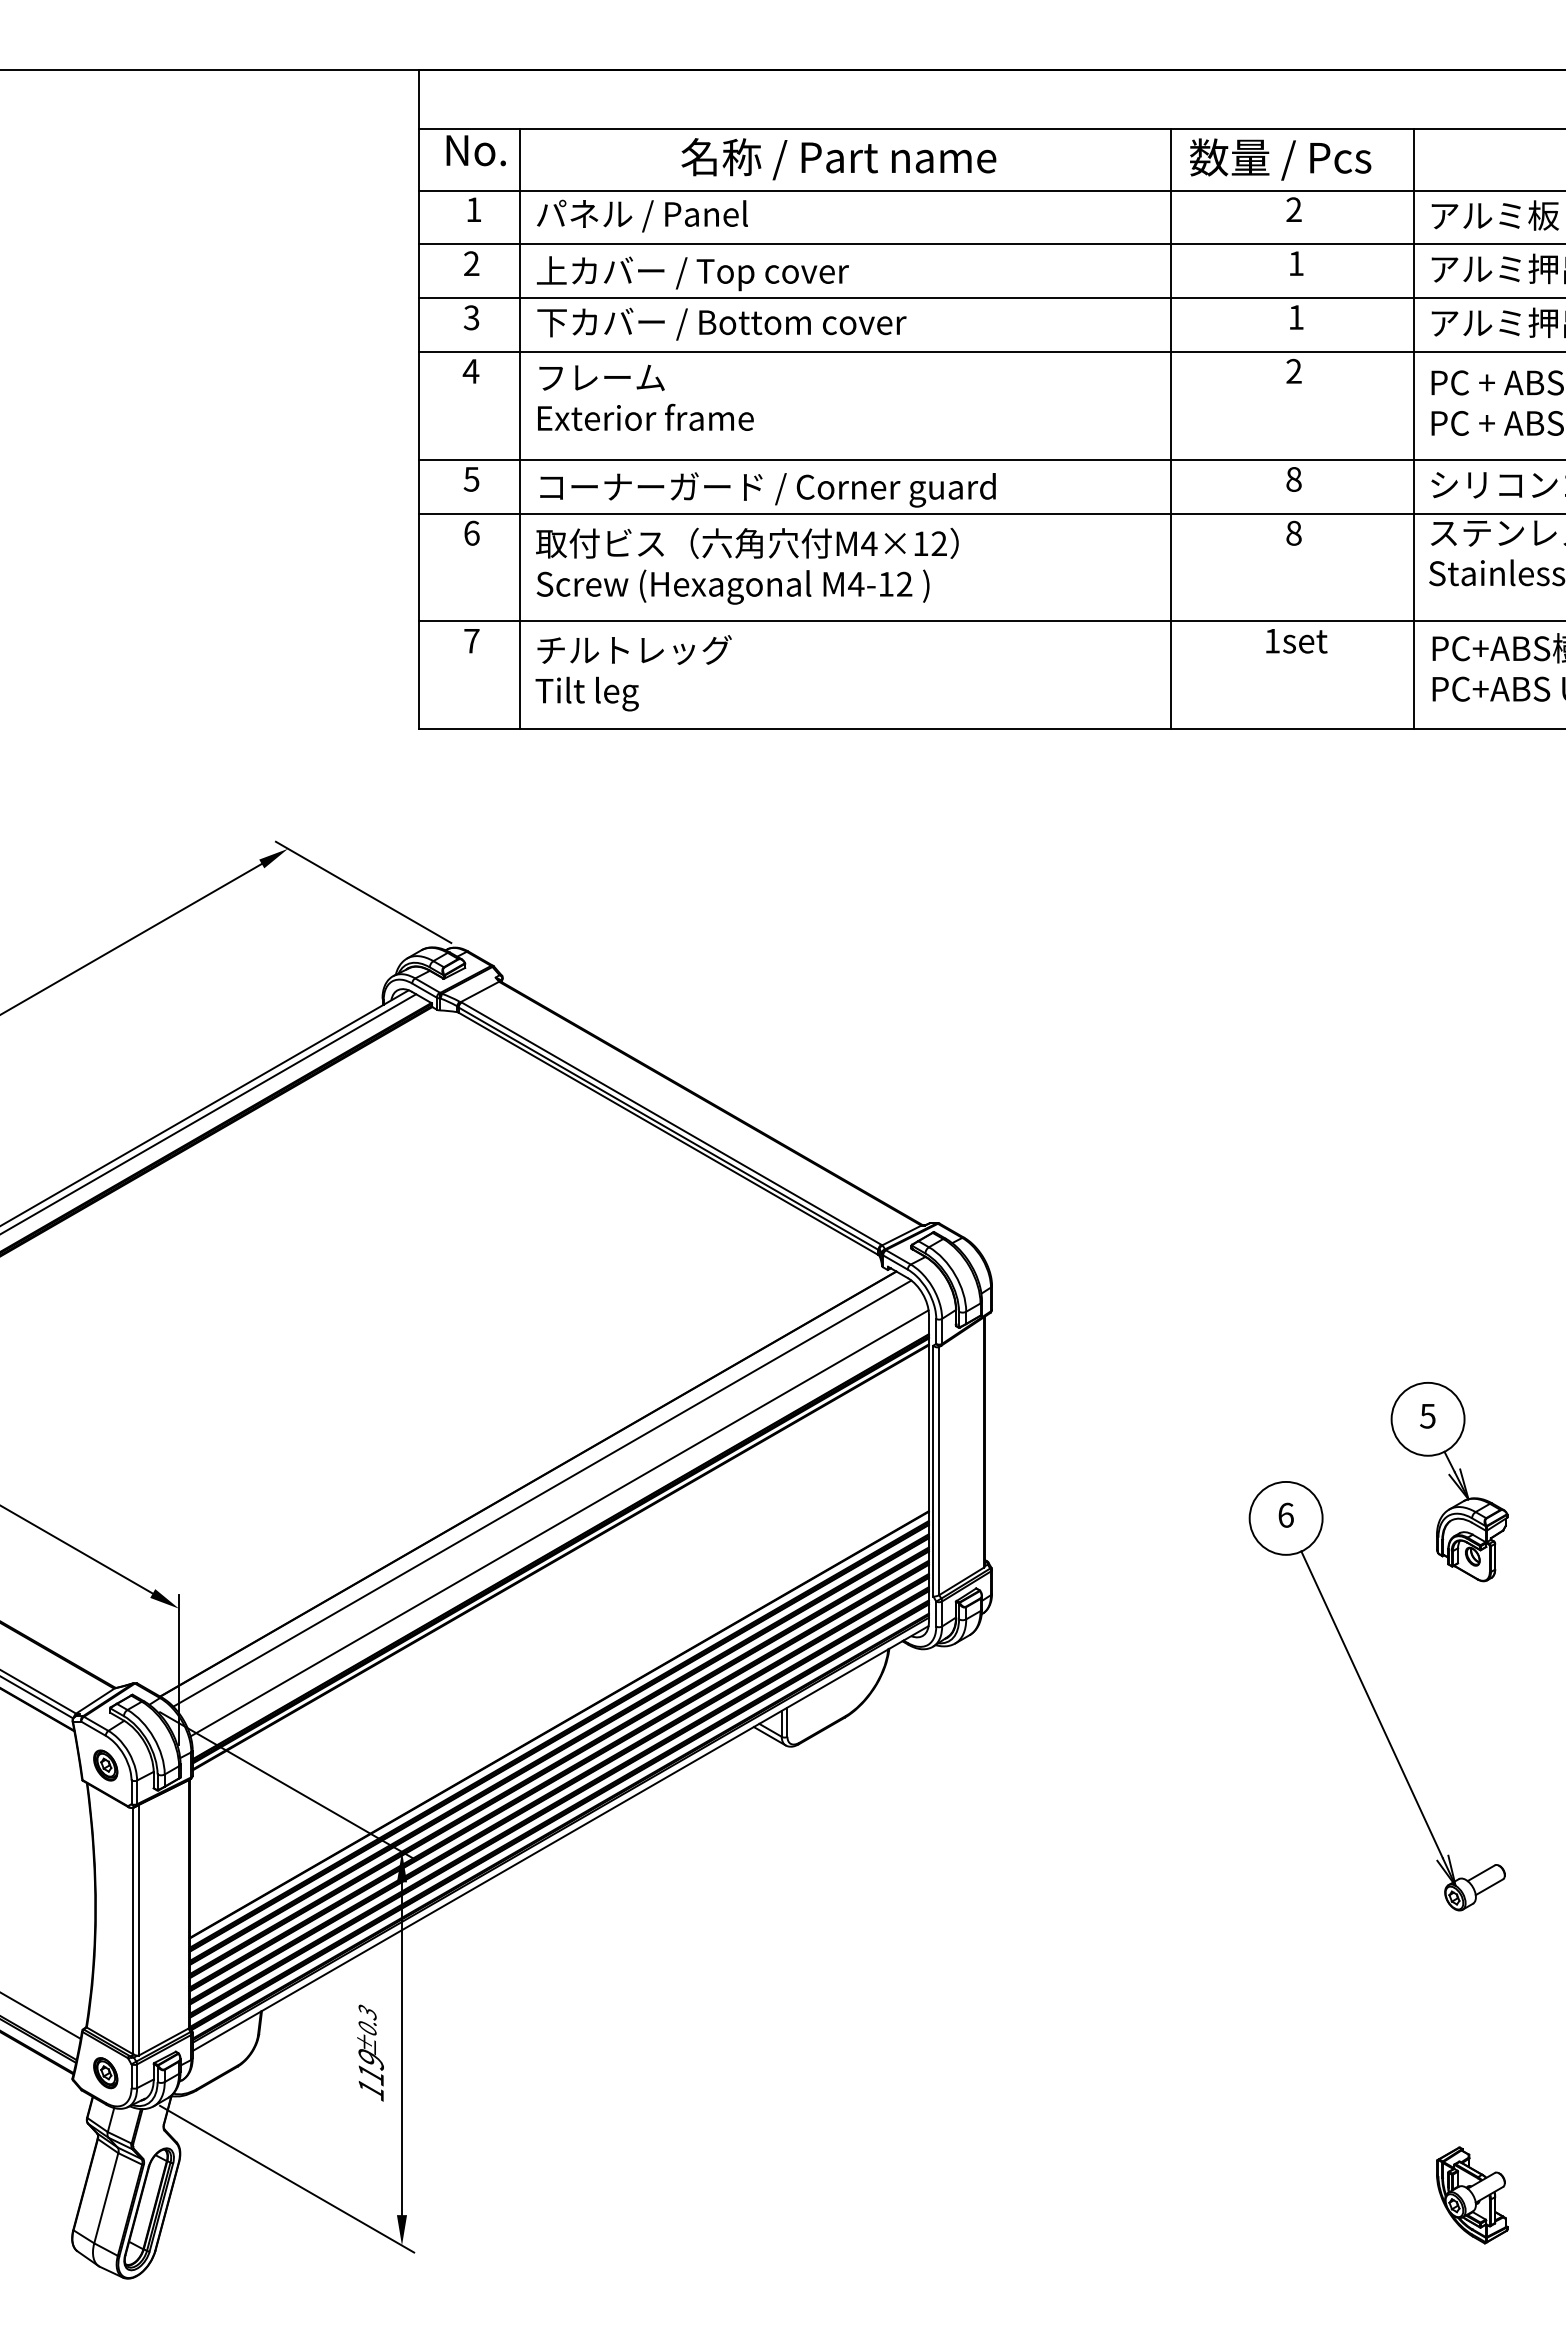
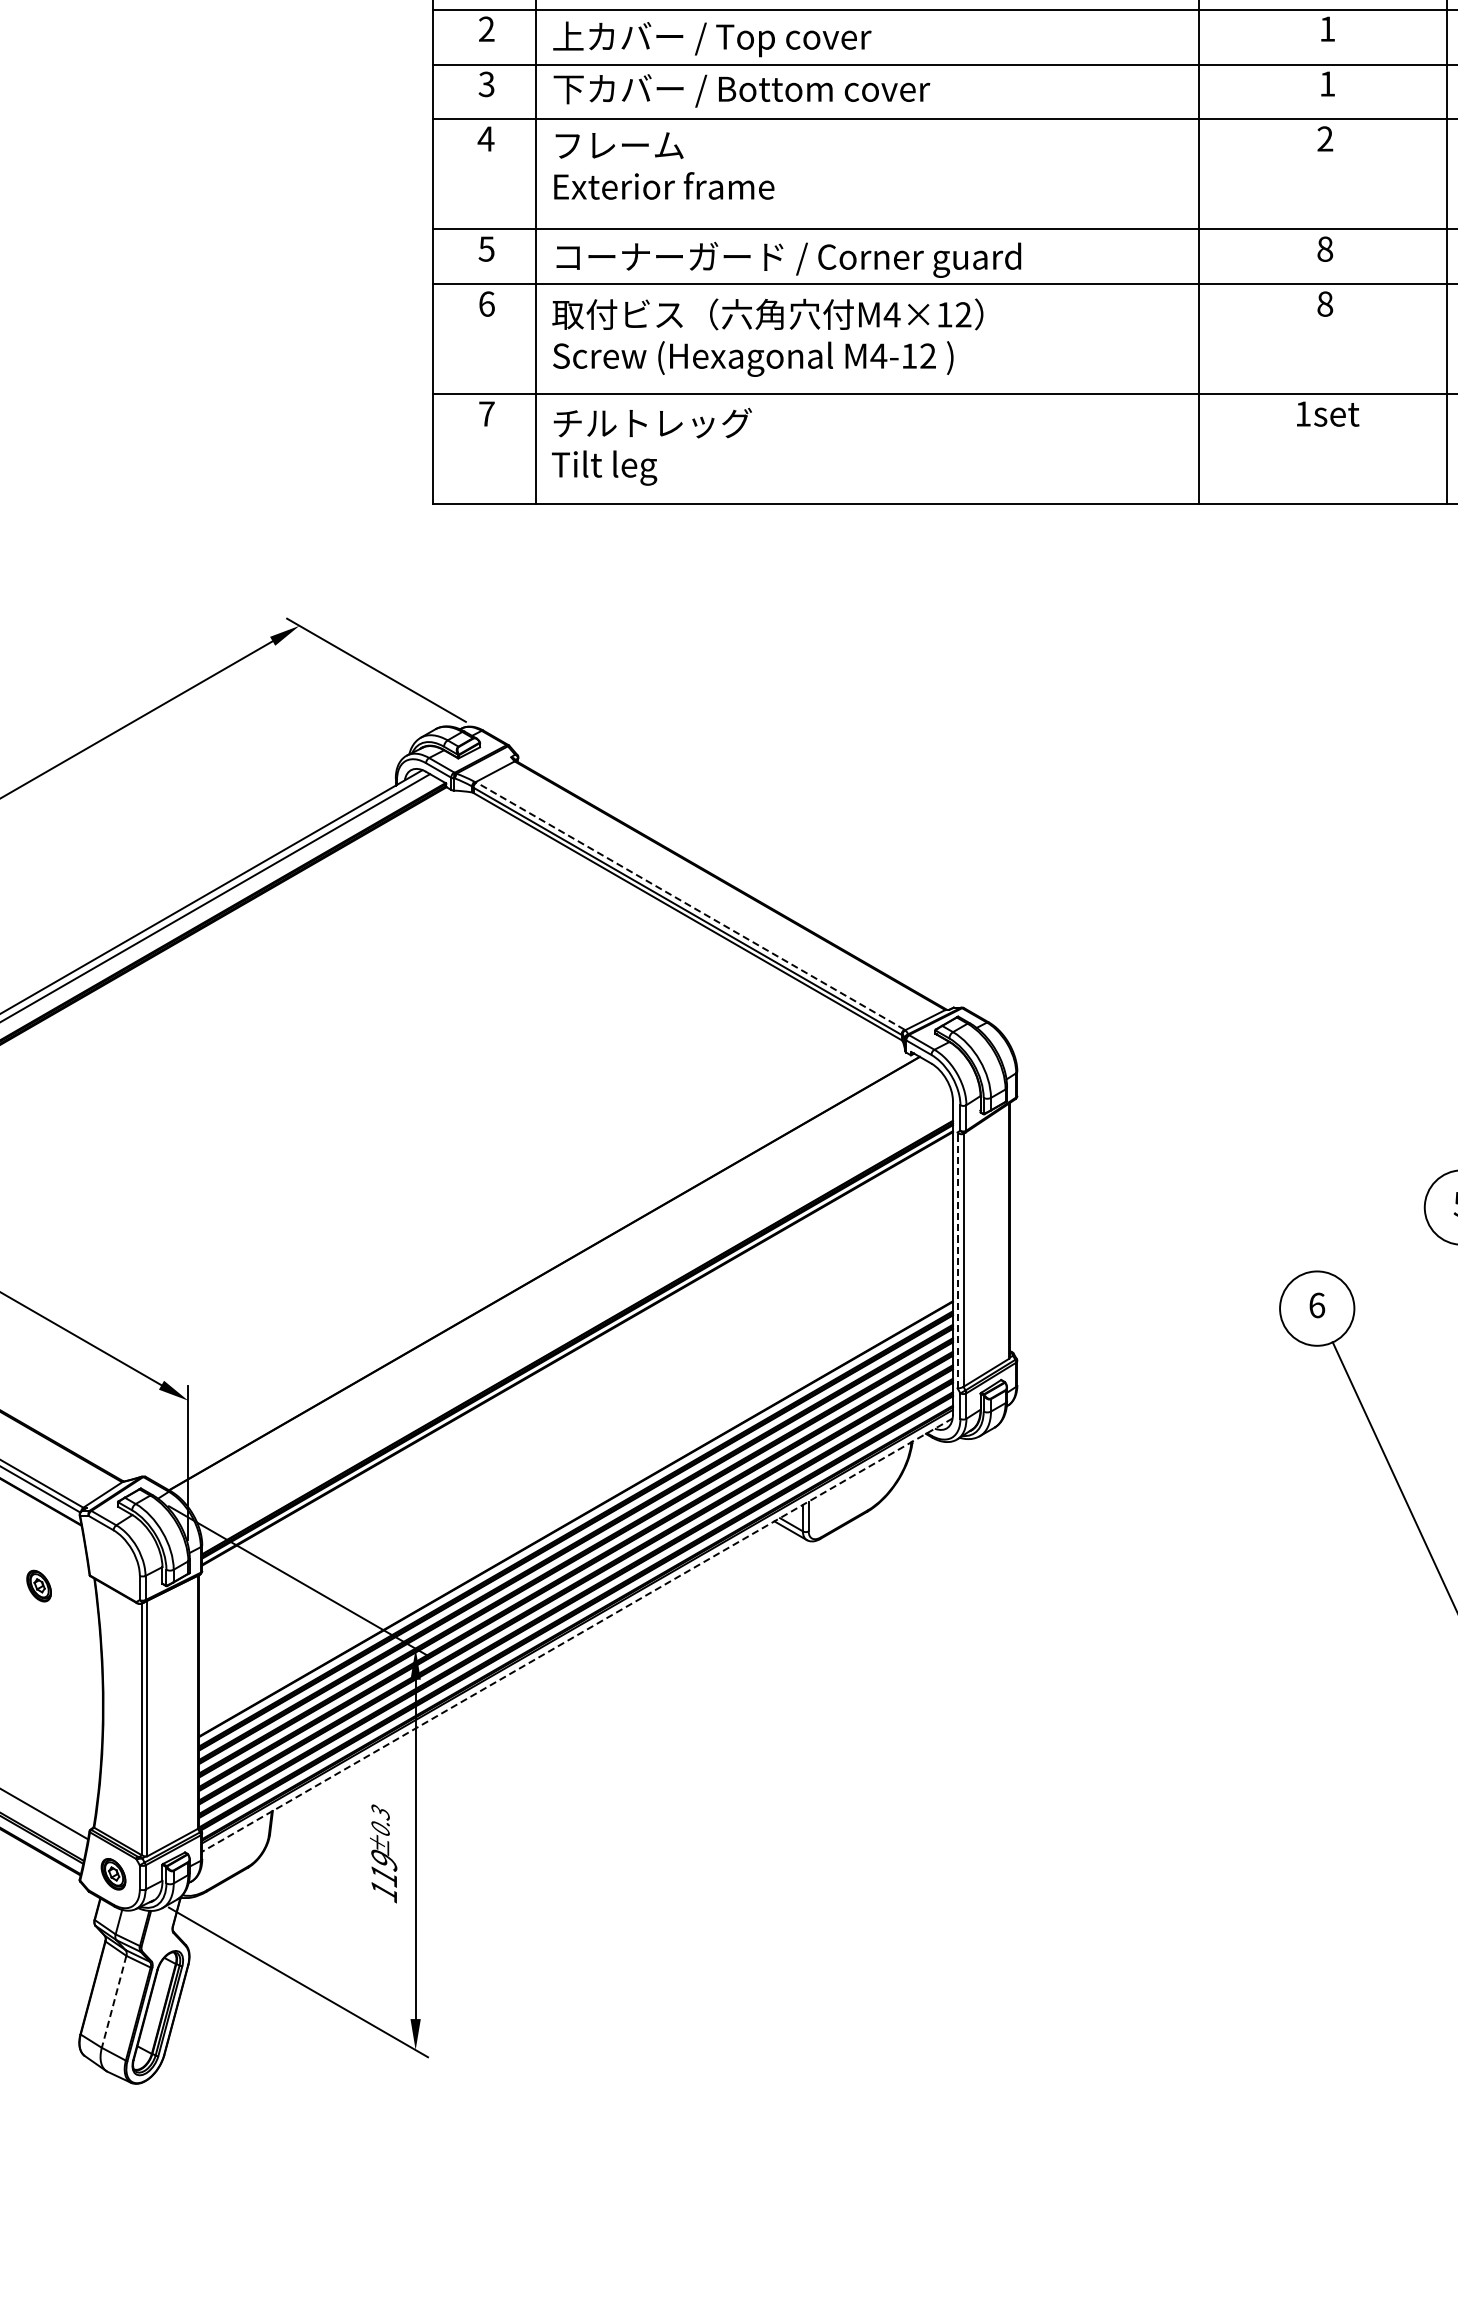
line: (671, 1123) -> (690, 905), solid -> dashed
line: (933, 1470) -> (957, 1259), solid -> dashed
line: (542, 1493) -> (558, 1283), removed
line: (559, 1523) -> (576, 1313), removed
part: (105, 1765) -> (38, 1586), moved
line: (560, 1838) -> (577, 1635), solid -> dashed
line: (106, 2198) -> (114, 2002), solid -> dashed

